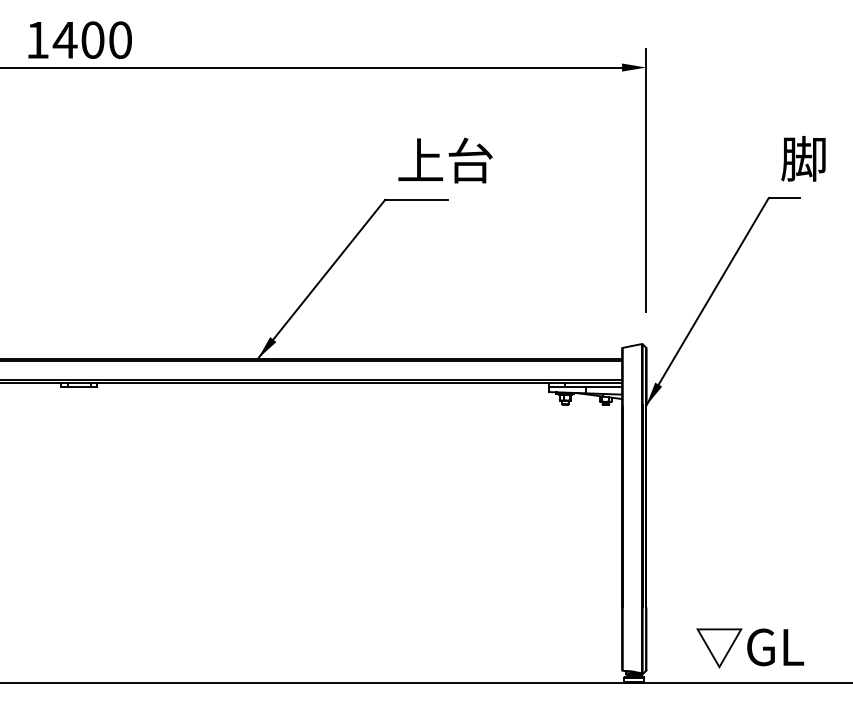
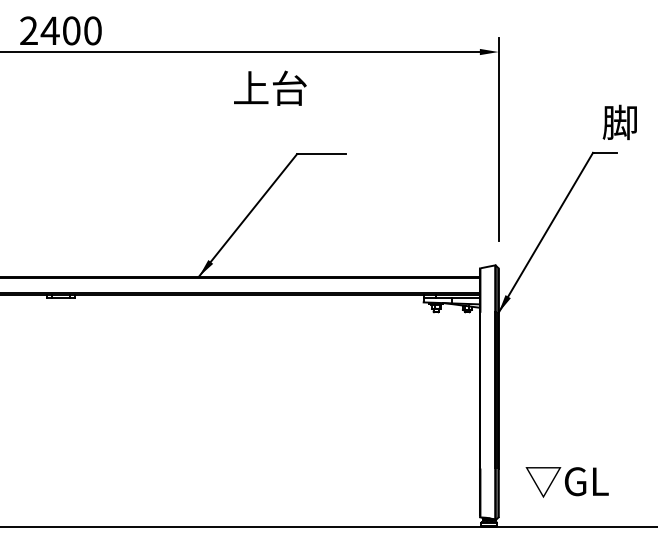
text: (37, 39) -> (28, 30), 1400 -> 2400
text: (445, 160) -> (270, 88), moved
text: (750, 648) -> (567, 482), moved

